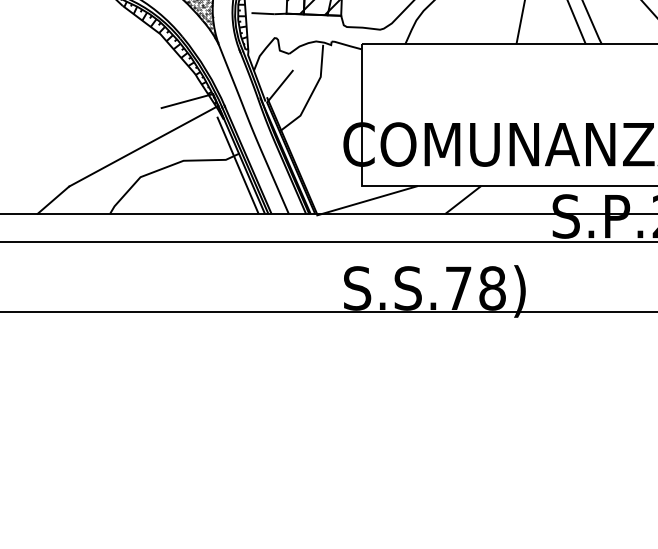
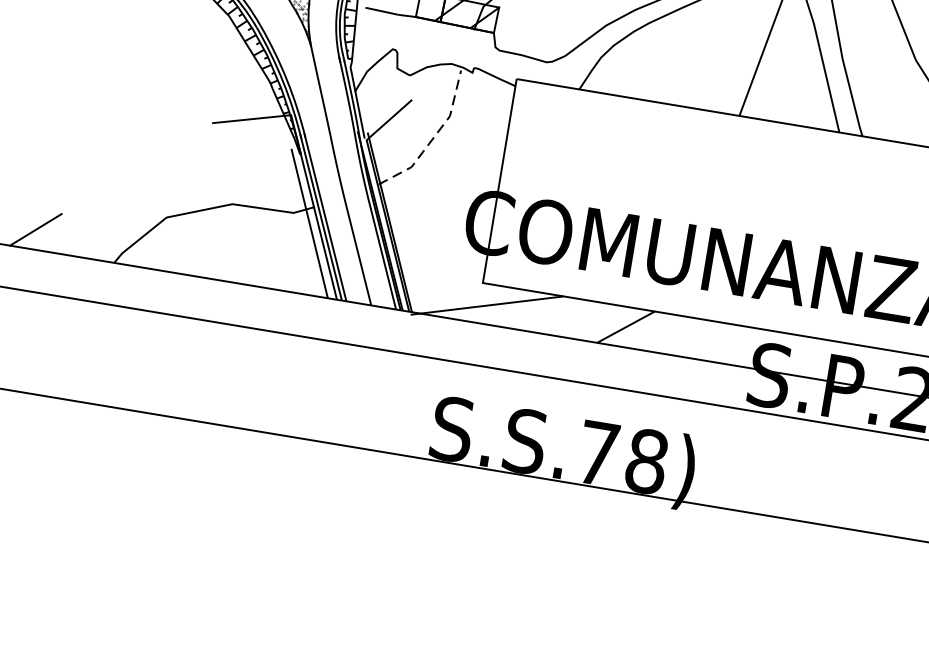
line: (312, 92) -> (434, 136), solid -> dashed
line: (143, 145) -> (178, 172), removed

